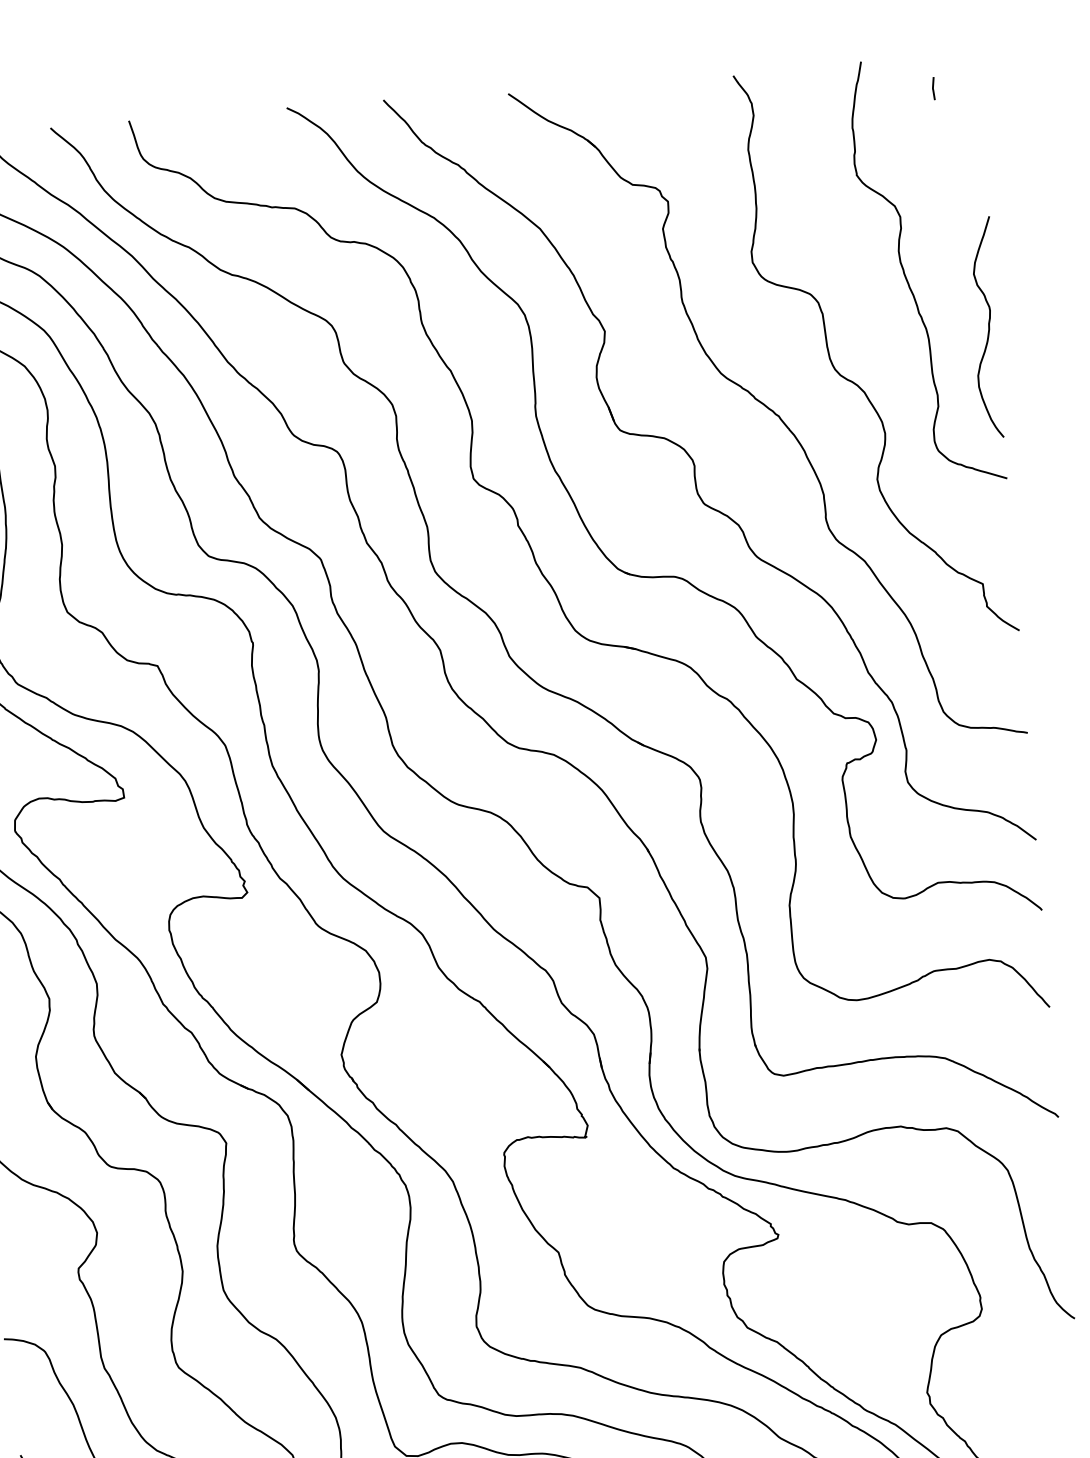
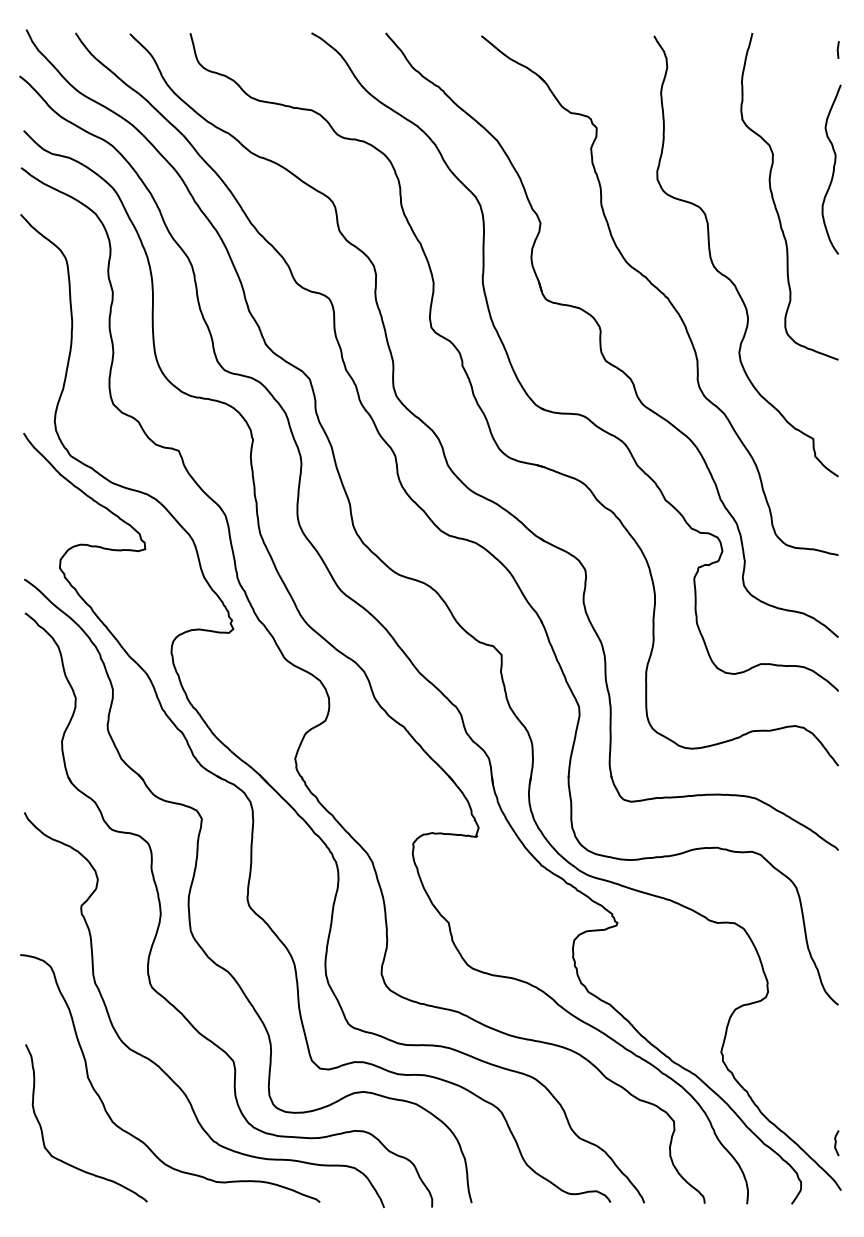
line: (932, 88) -> (837, 49), moved
curve: (988, 327) -> (833, 169), moved

